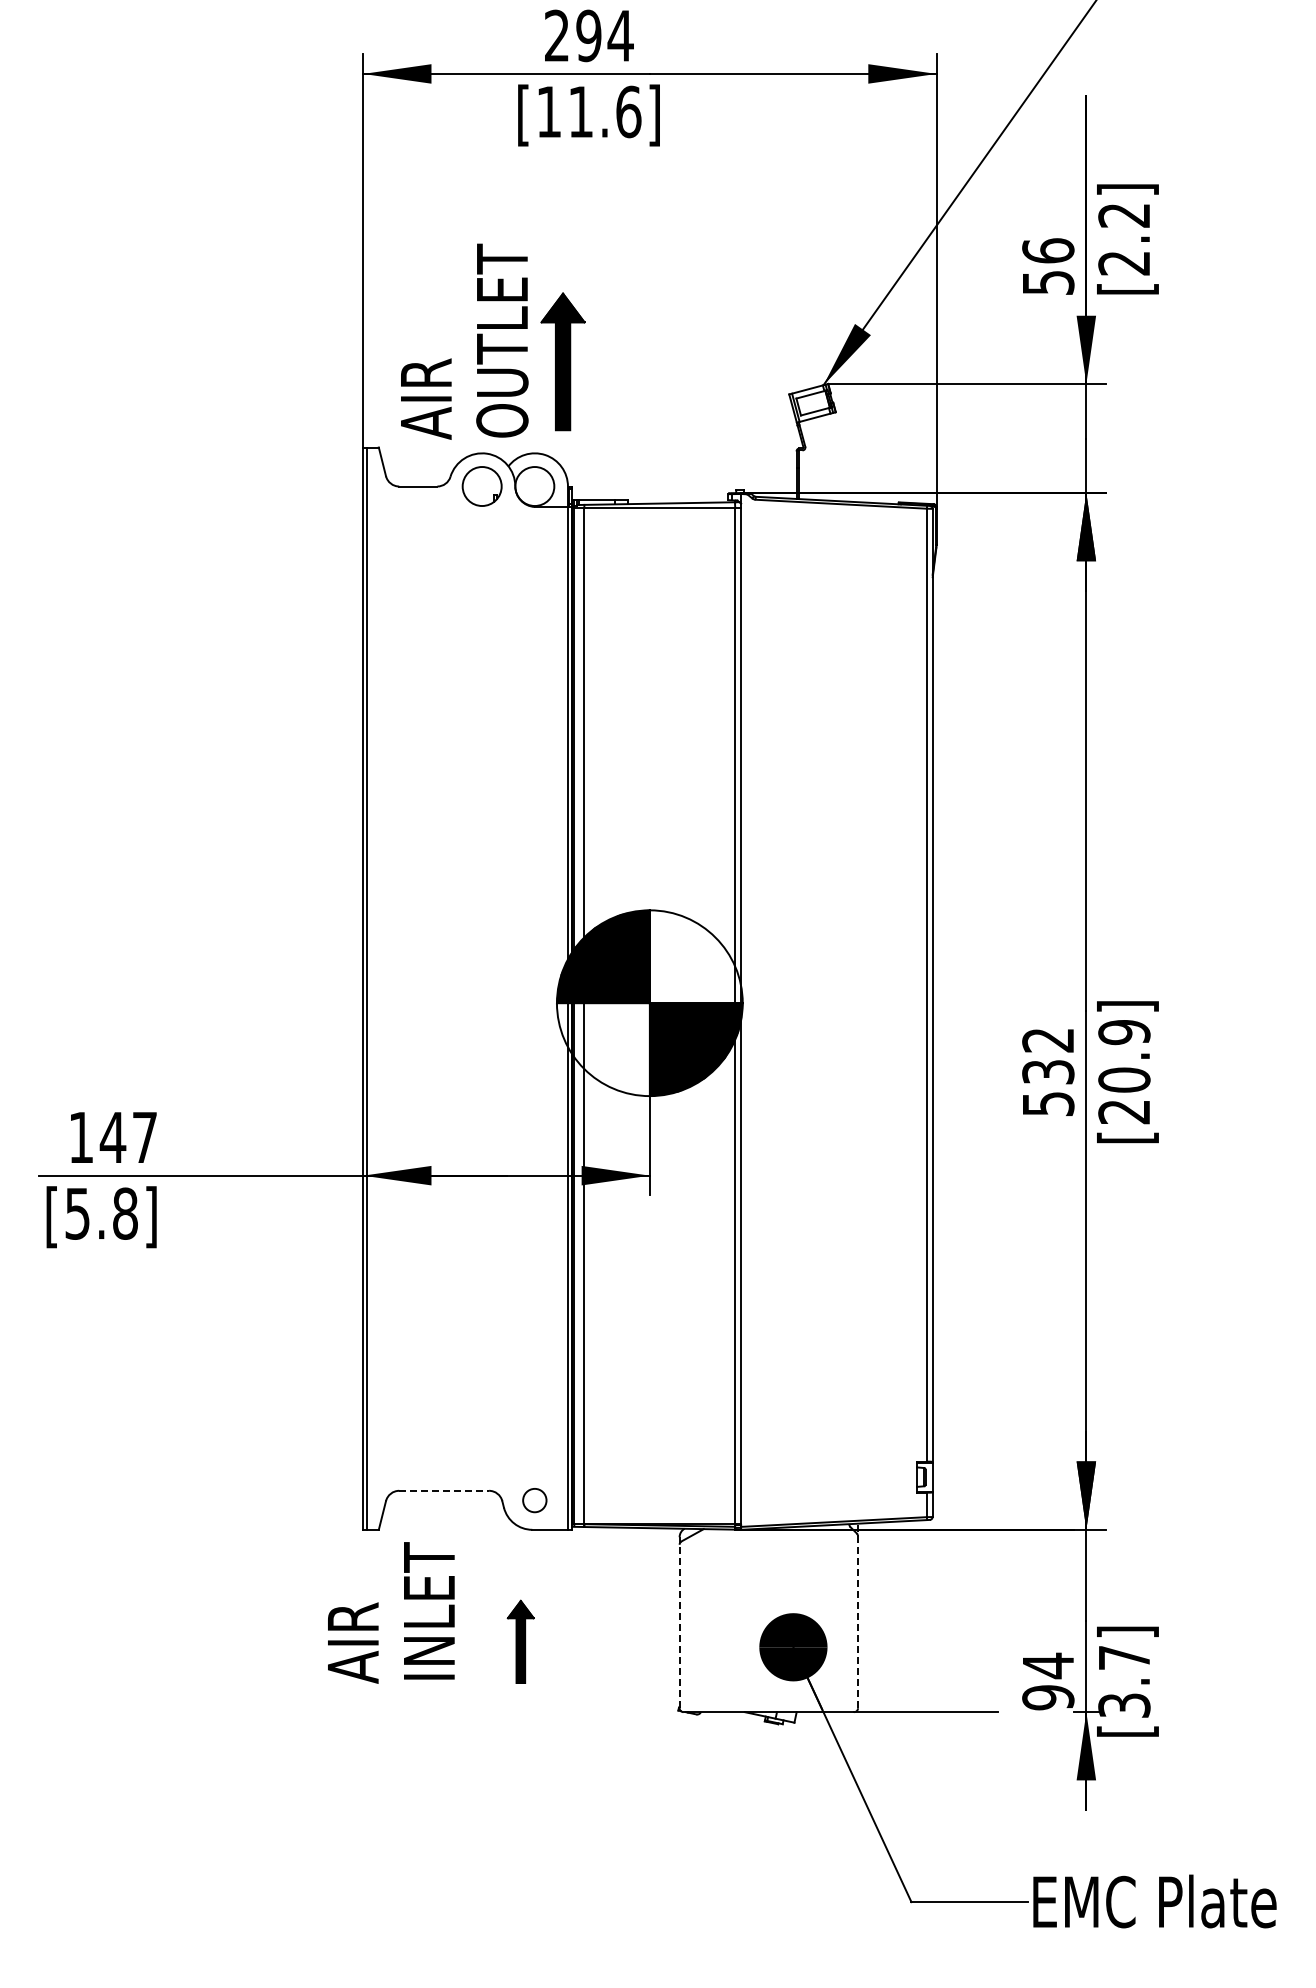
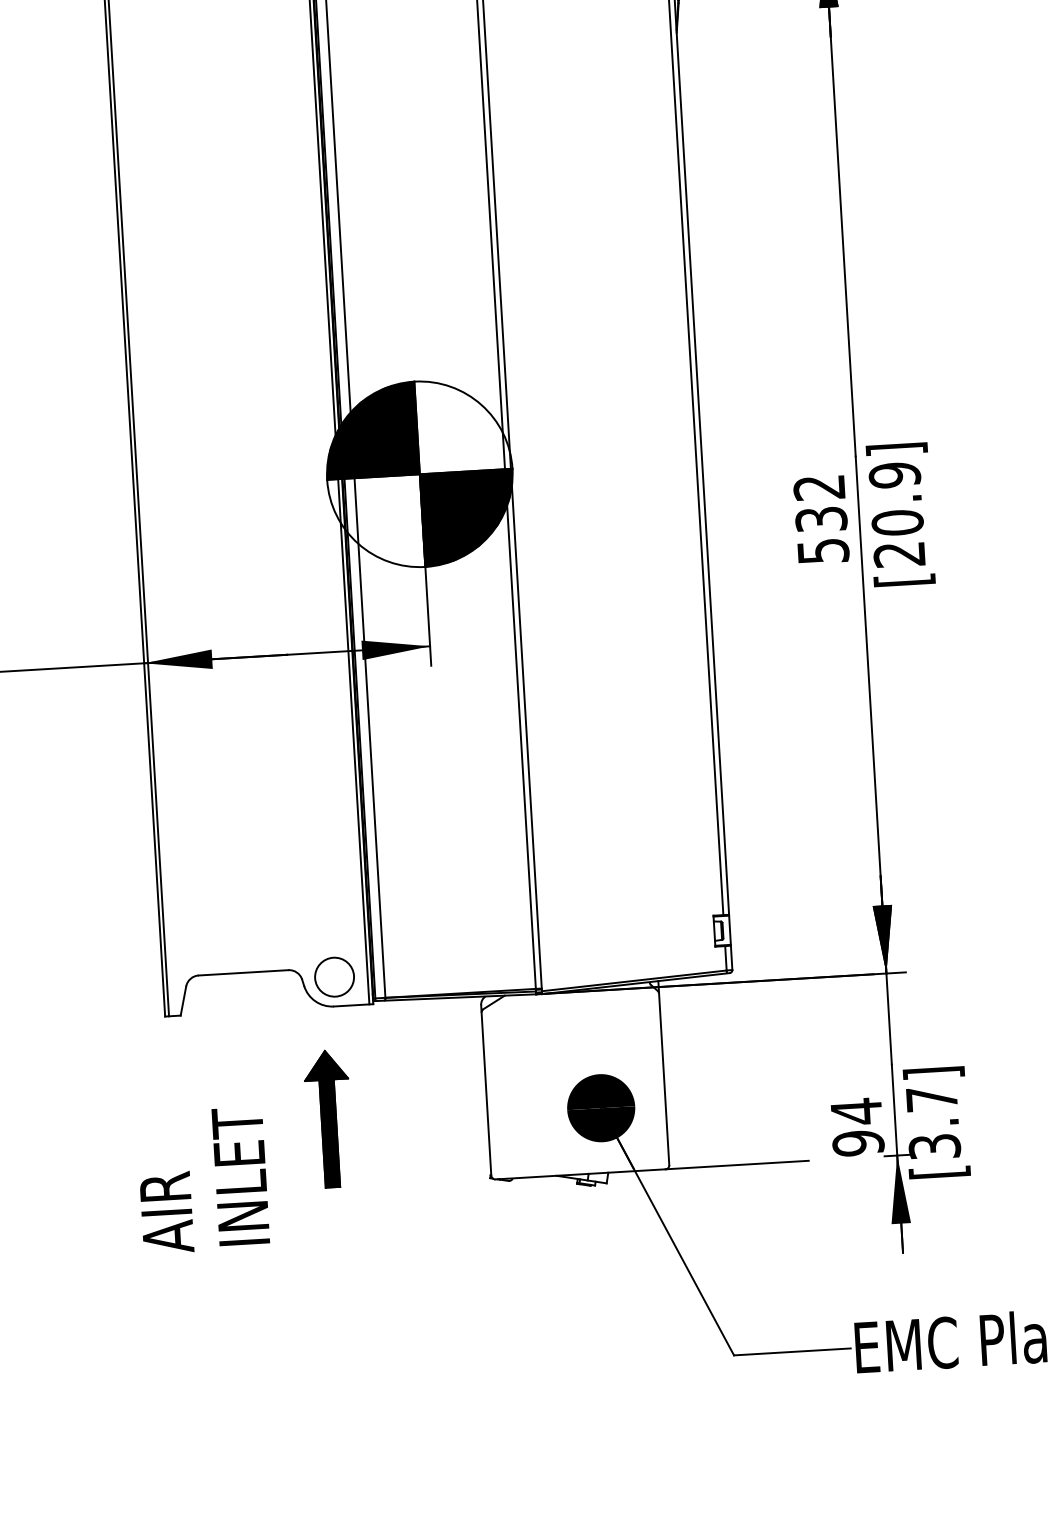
line: (444, 1490) -> (243, 972), dashed -> solid
circle: (534, 1500) -> (334, 977), size x1.67
text: (391, 1612) -> (203, 1180), moved
line: (858, 1615) -> (664, 1072), dashed -> solid
line: (679, 1622) -> (486, 1090), dashed -> solid
part: (520, 1641) -> (328, 1118), size x1.67

